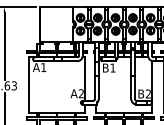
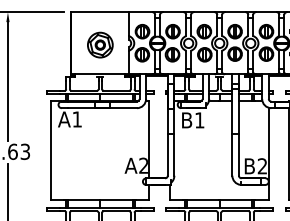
part: (56, 25) -> (99, 45), added

